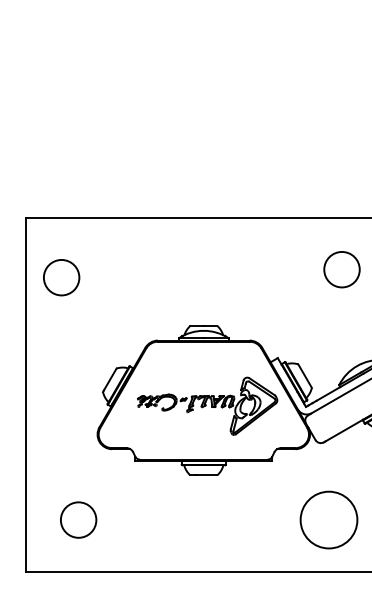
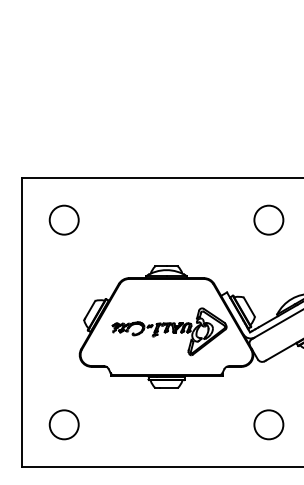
circle: (341, 269) -> (268, 220), moved
circle: (61, 277) -> (64, 220), moved
circle: (328, 519) -> (268, 424), size x0.62

